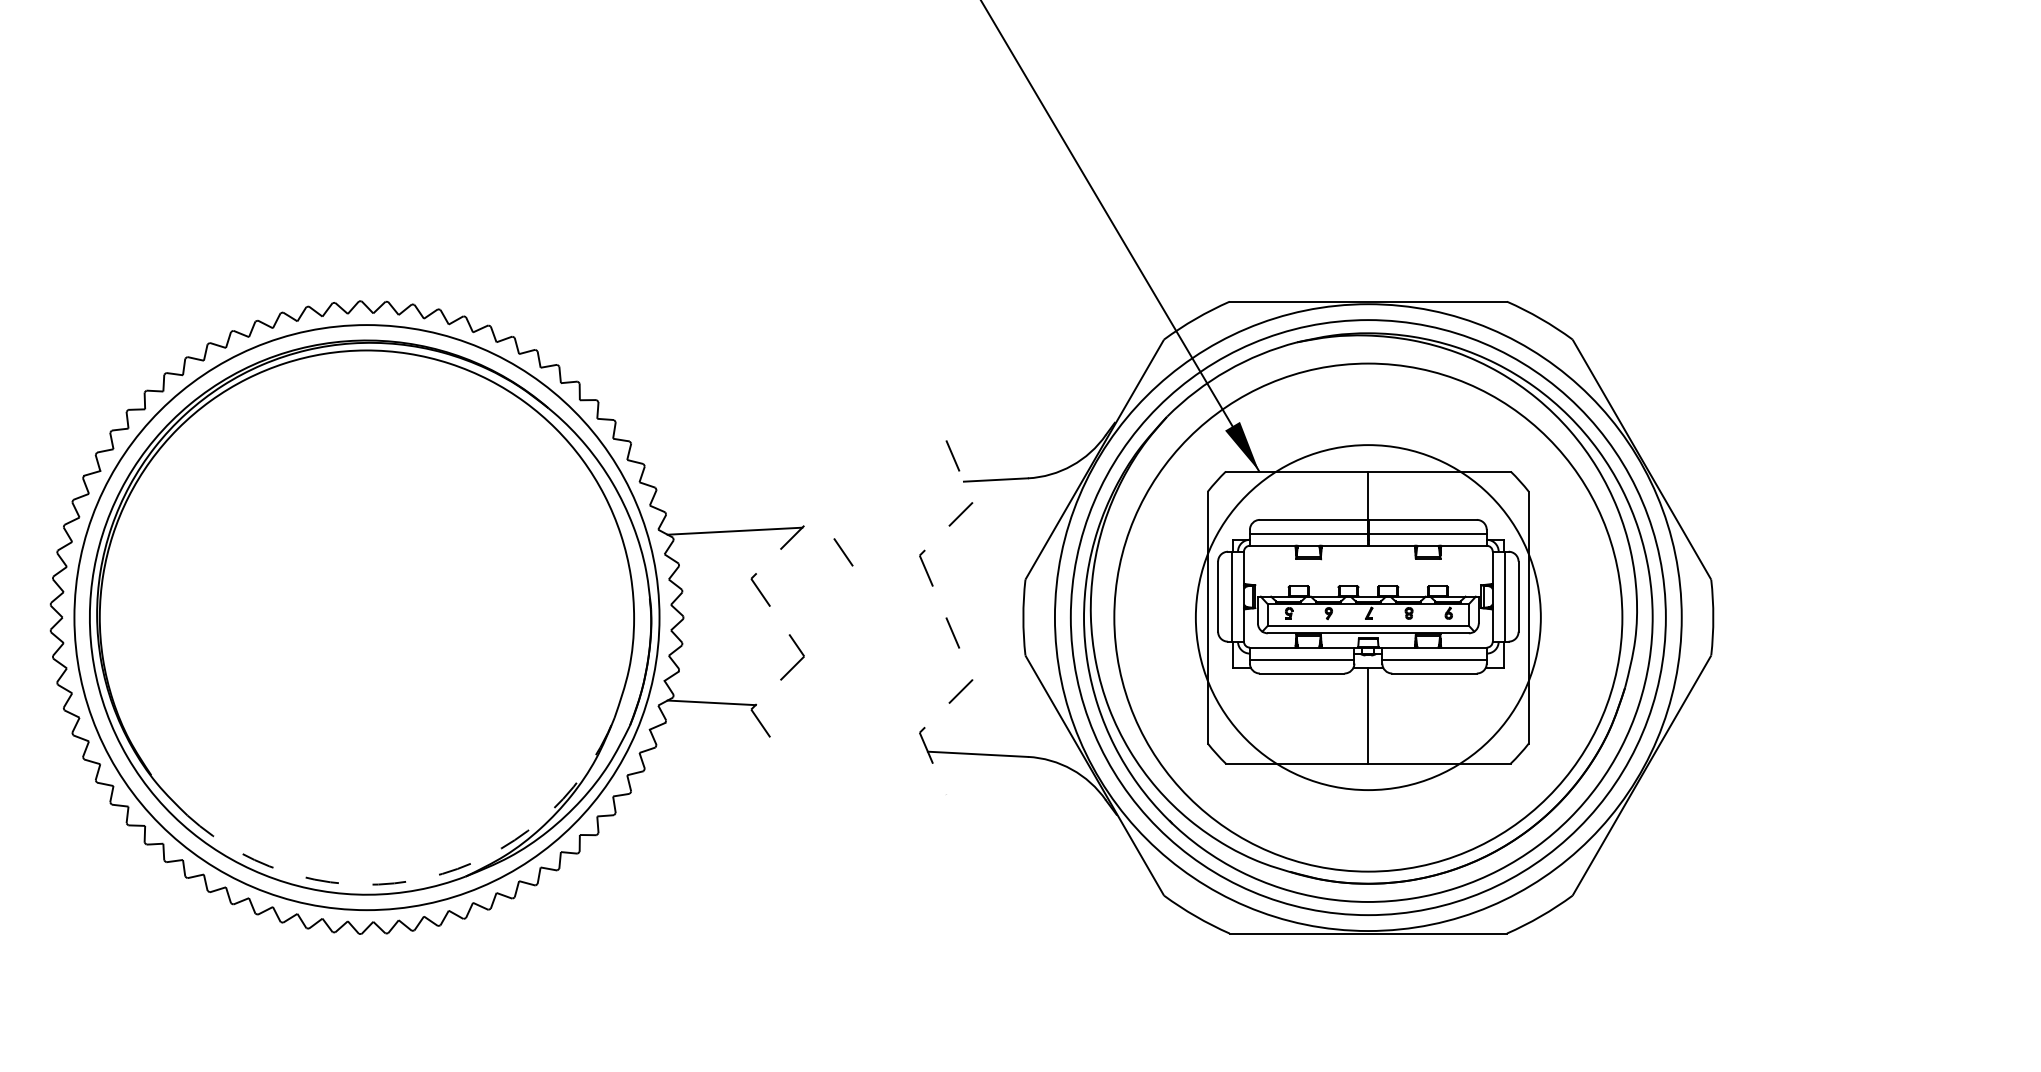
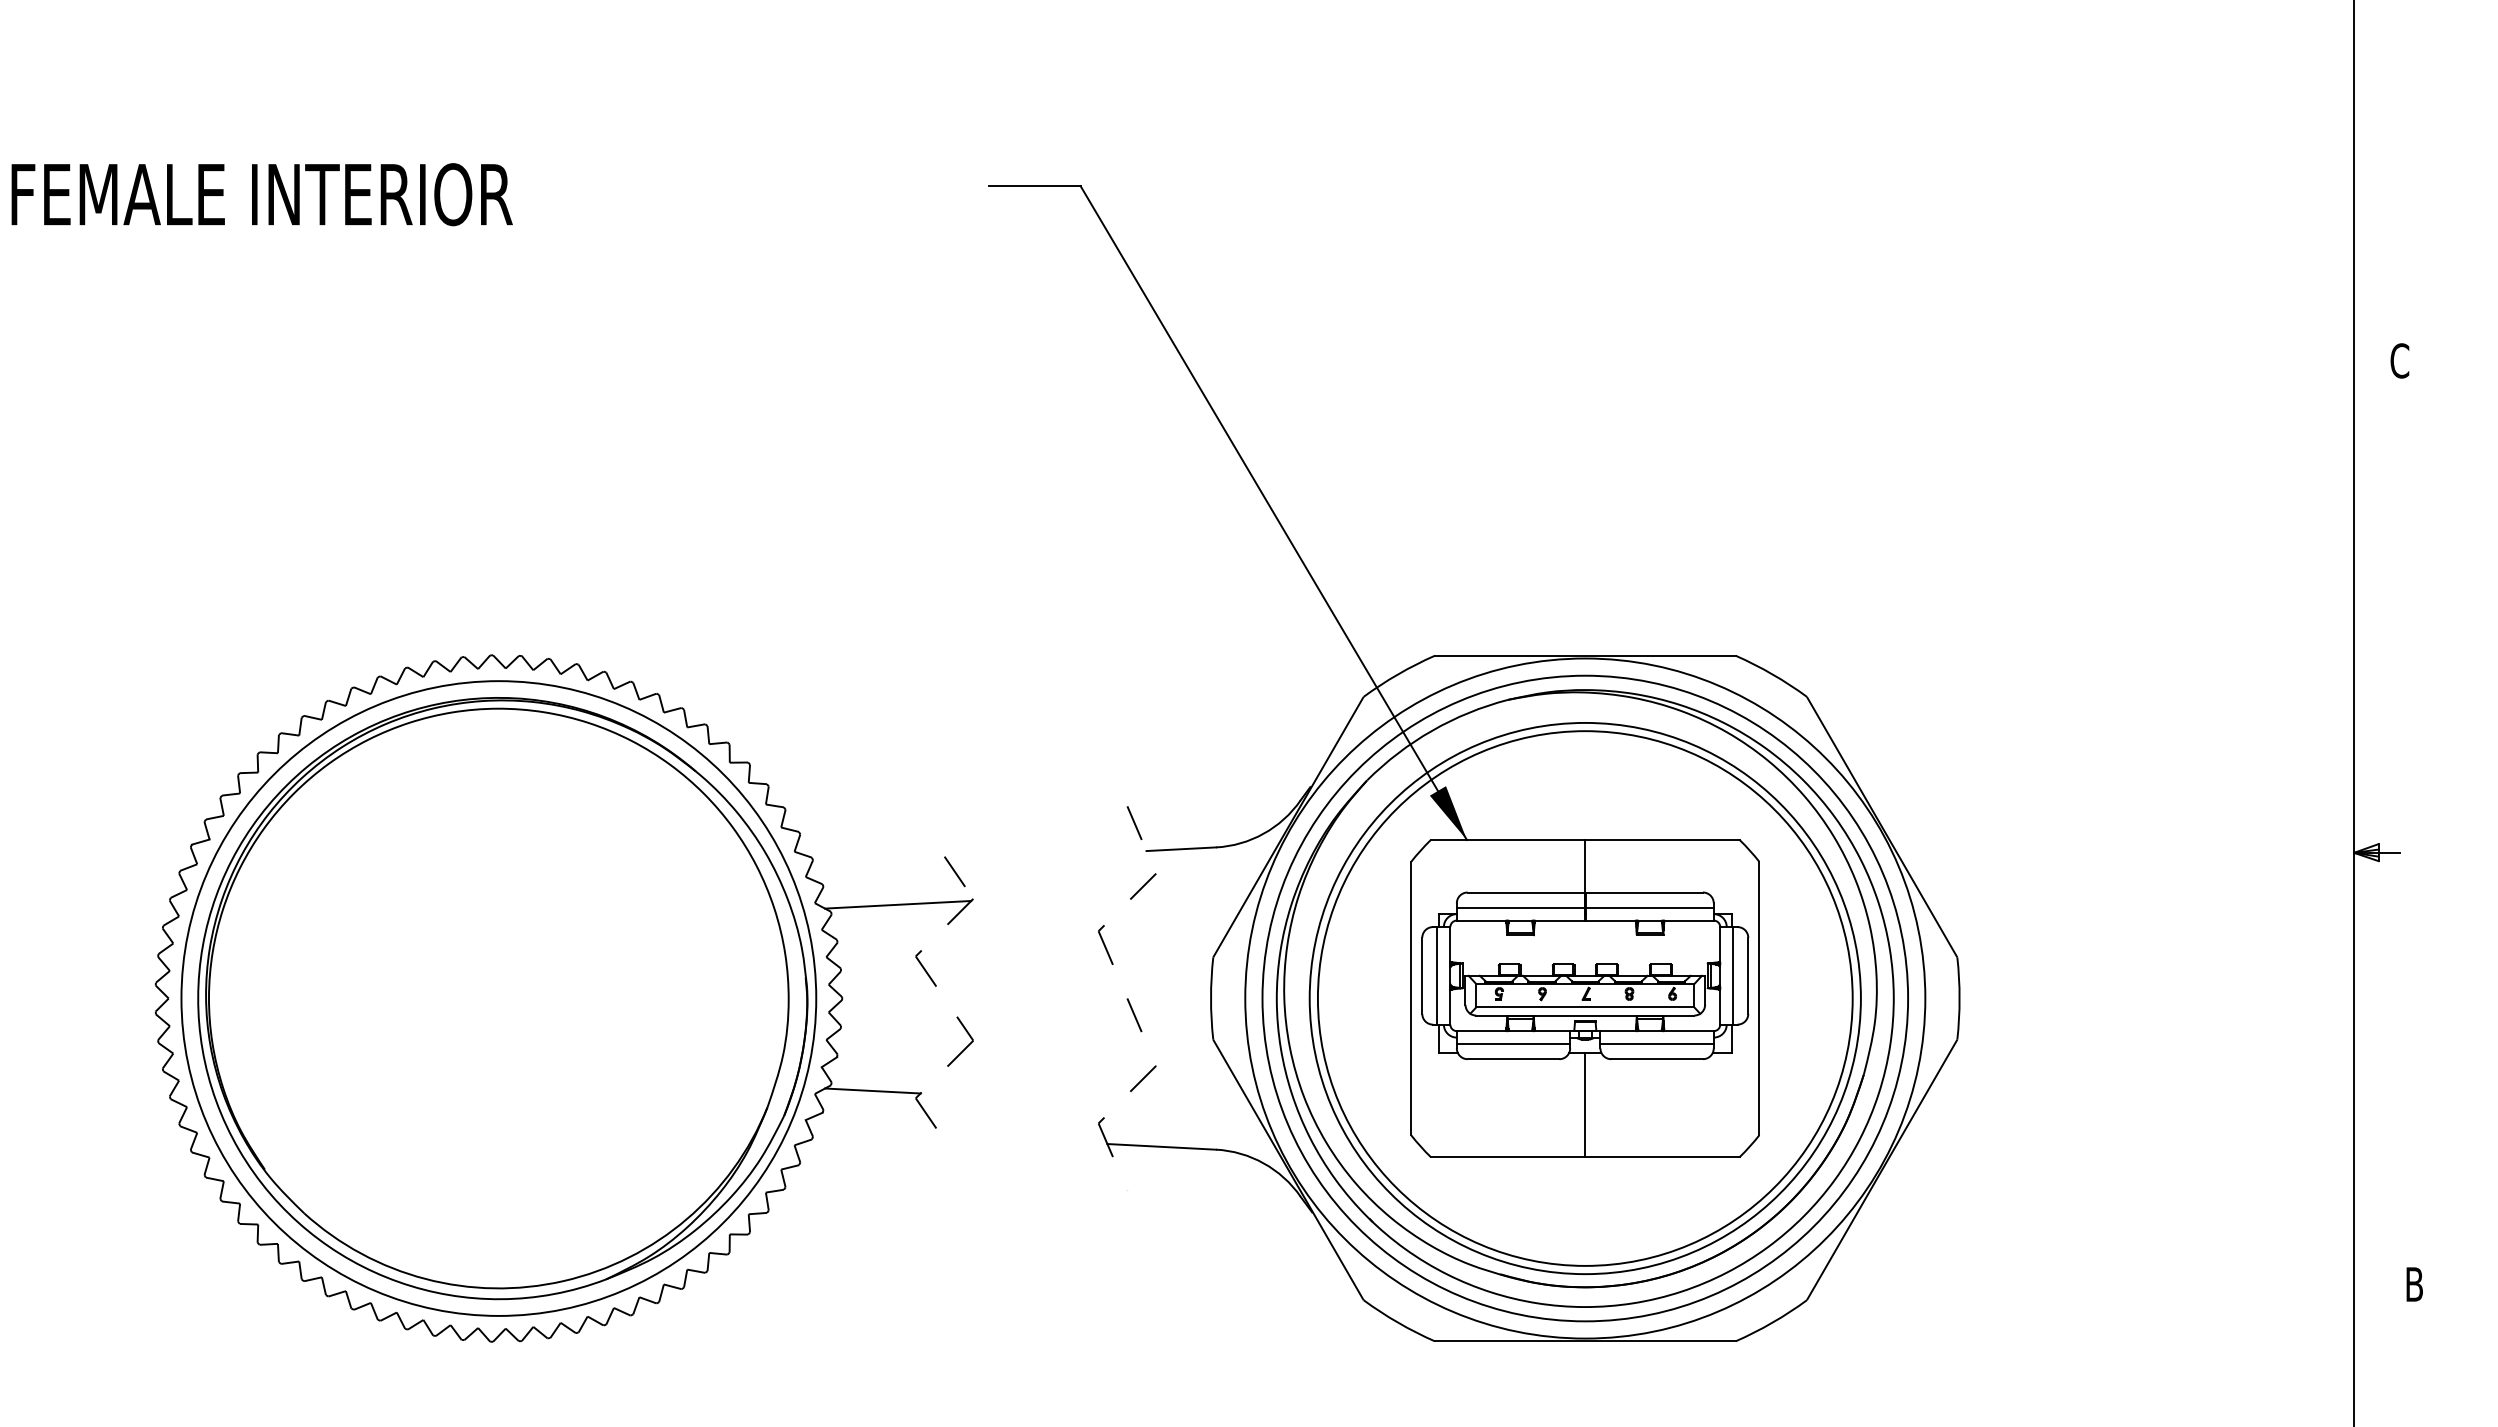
line: (843, 552) -> (954, 871), moved
circle: (1367, 617) -> (1584, 998), size x1.43
arc: (426, 878) -> (563, 1281), dashed -> solid

